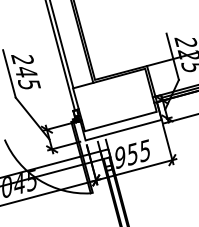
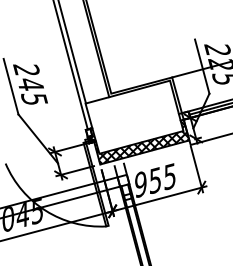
hatch: (120, 120) -> (141, 141), added

